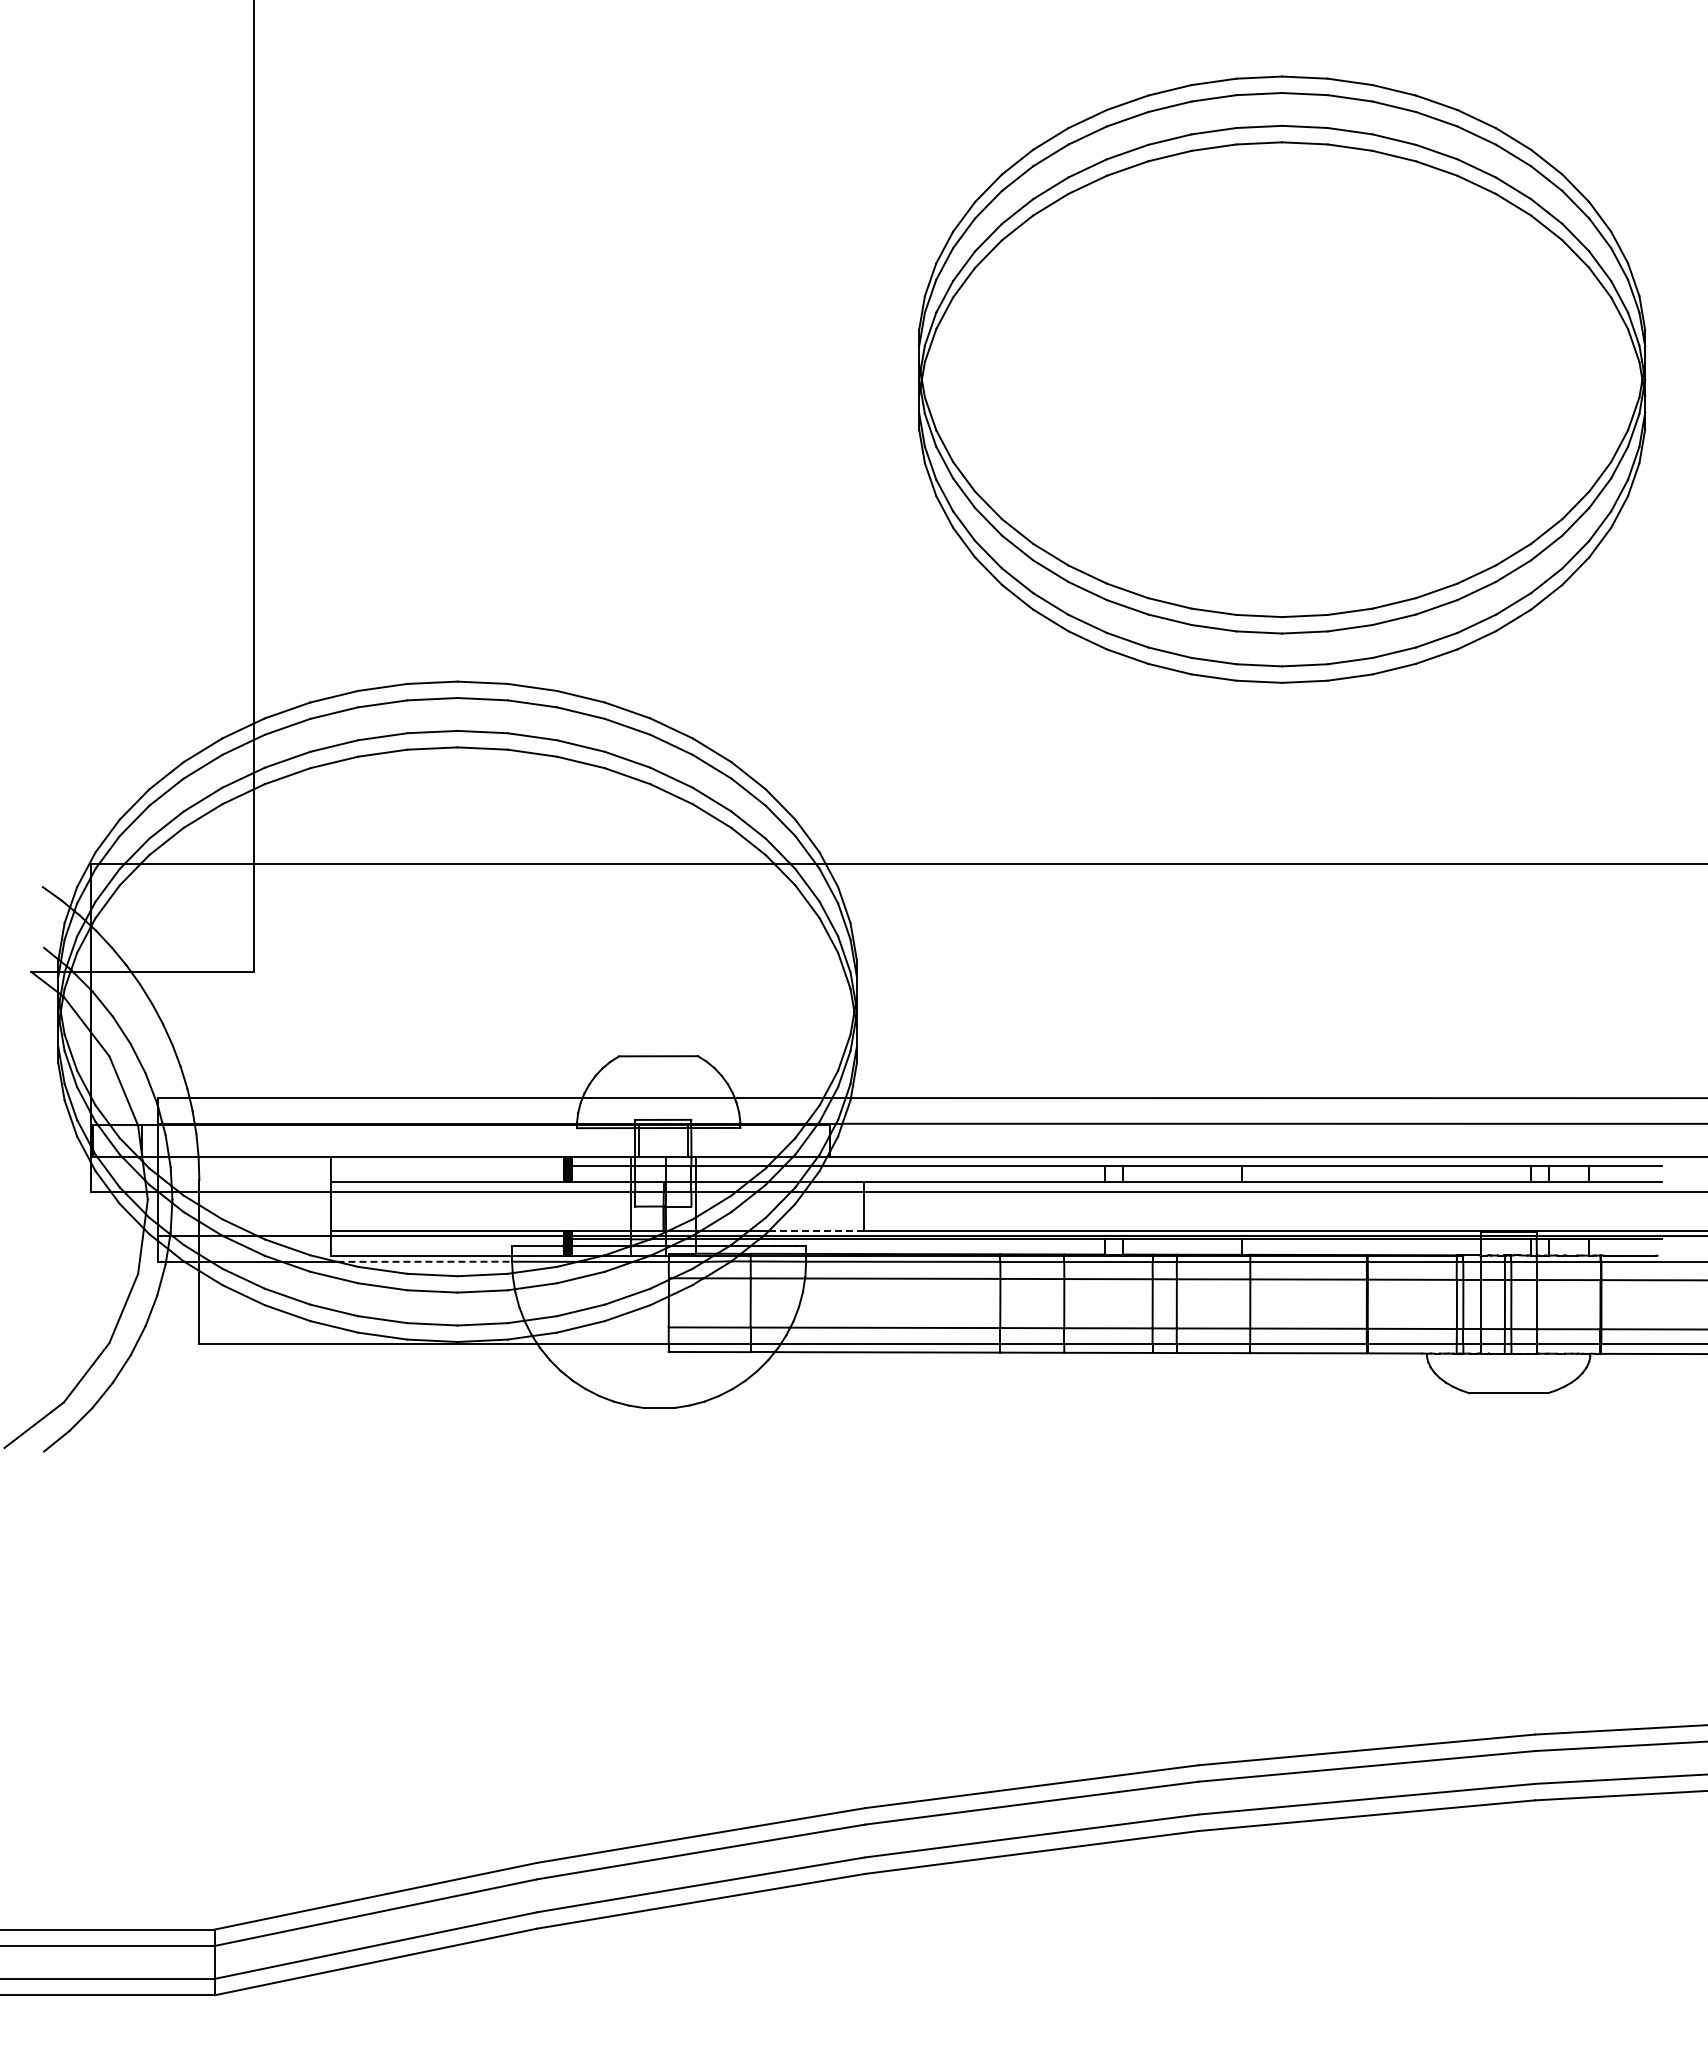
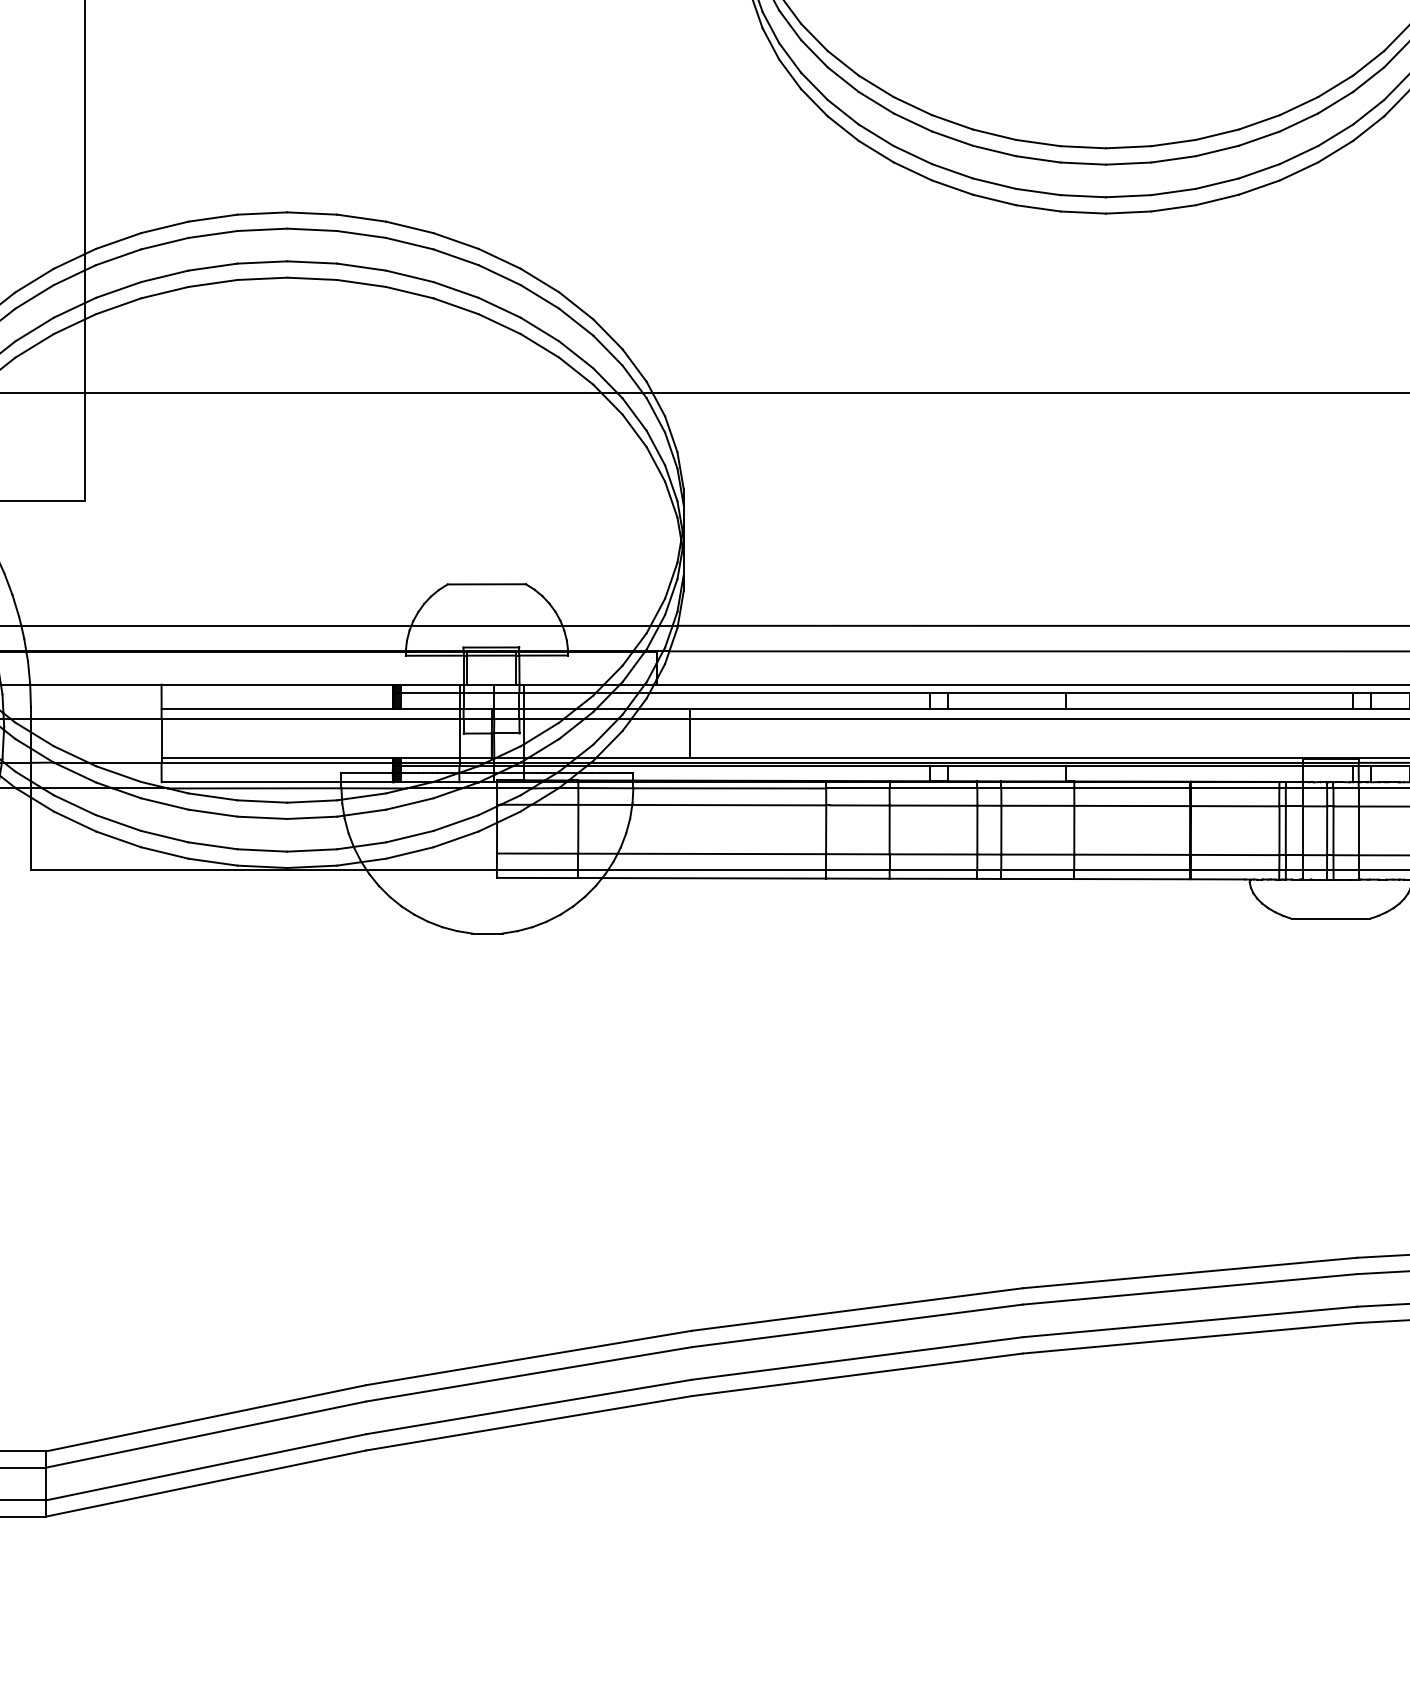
line: (816, 1231) -> (643, 758), dashed -> solid
line: (425, 1261) -> (255, 788), dashed -> solid

